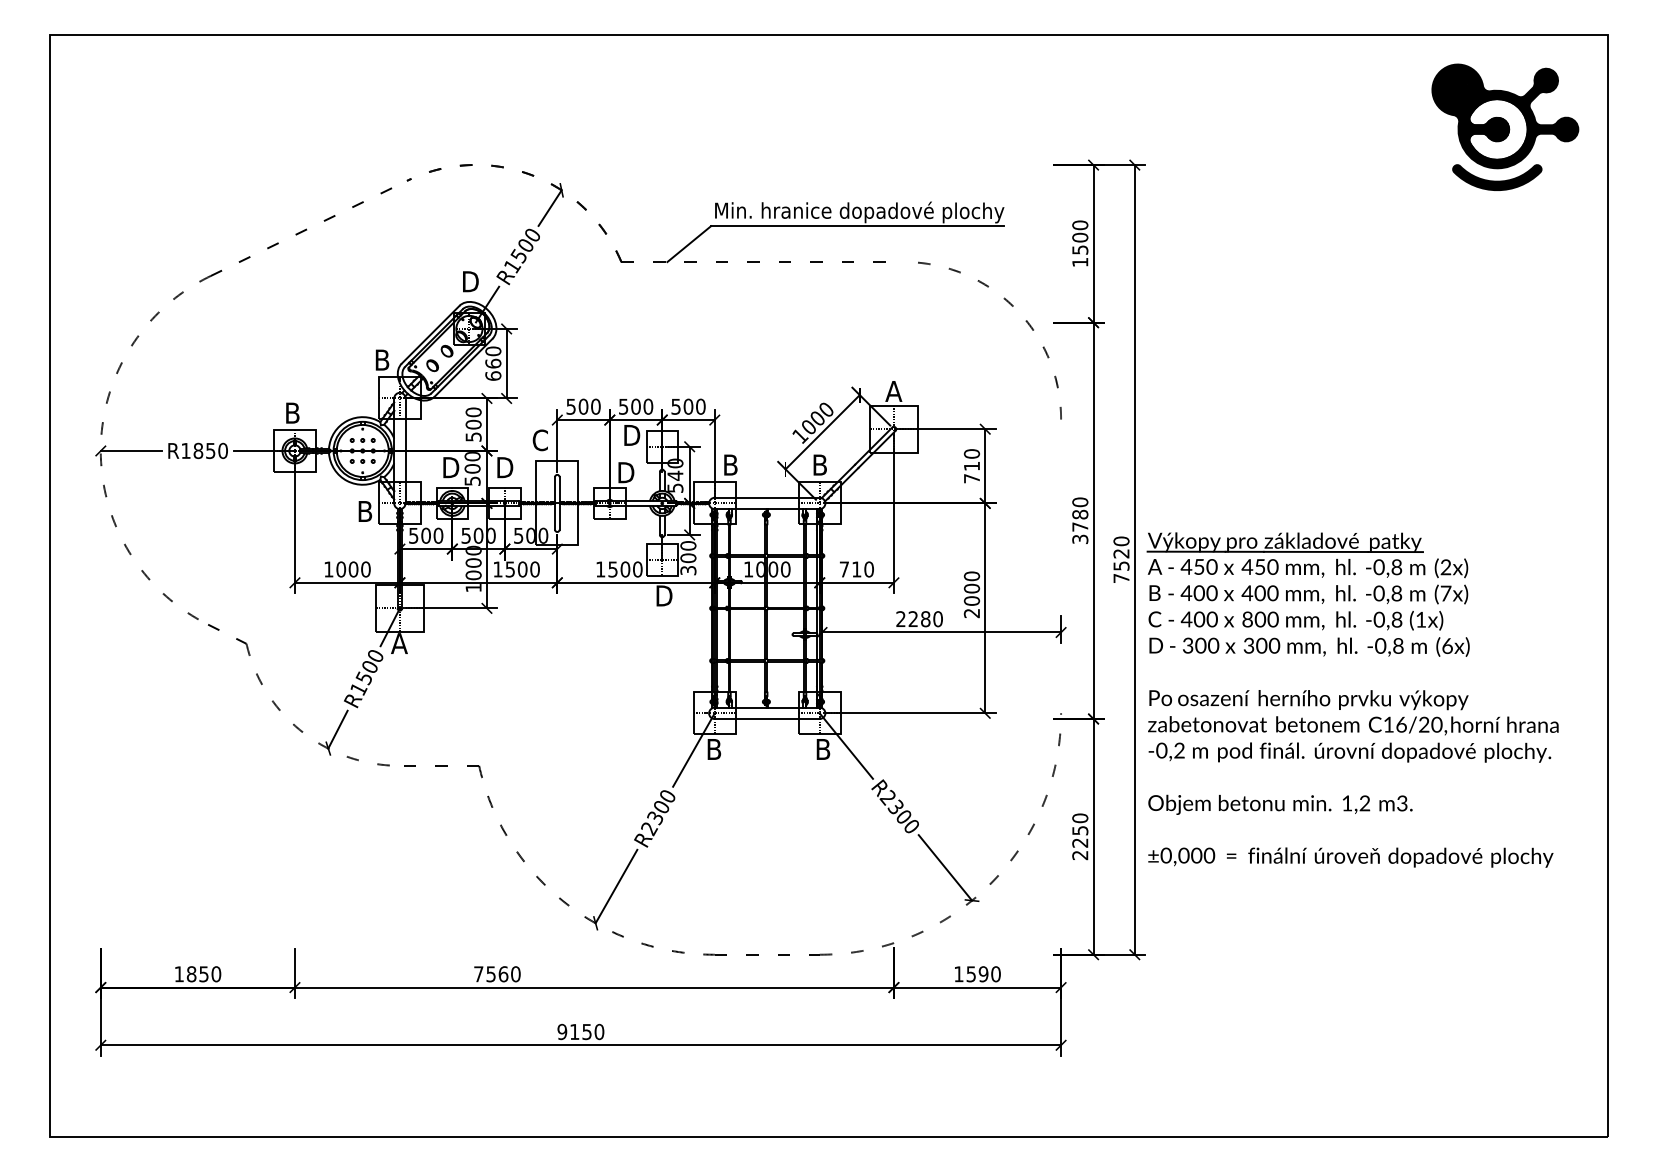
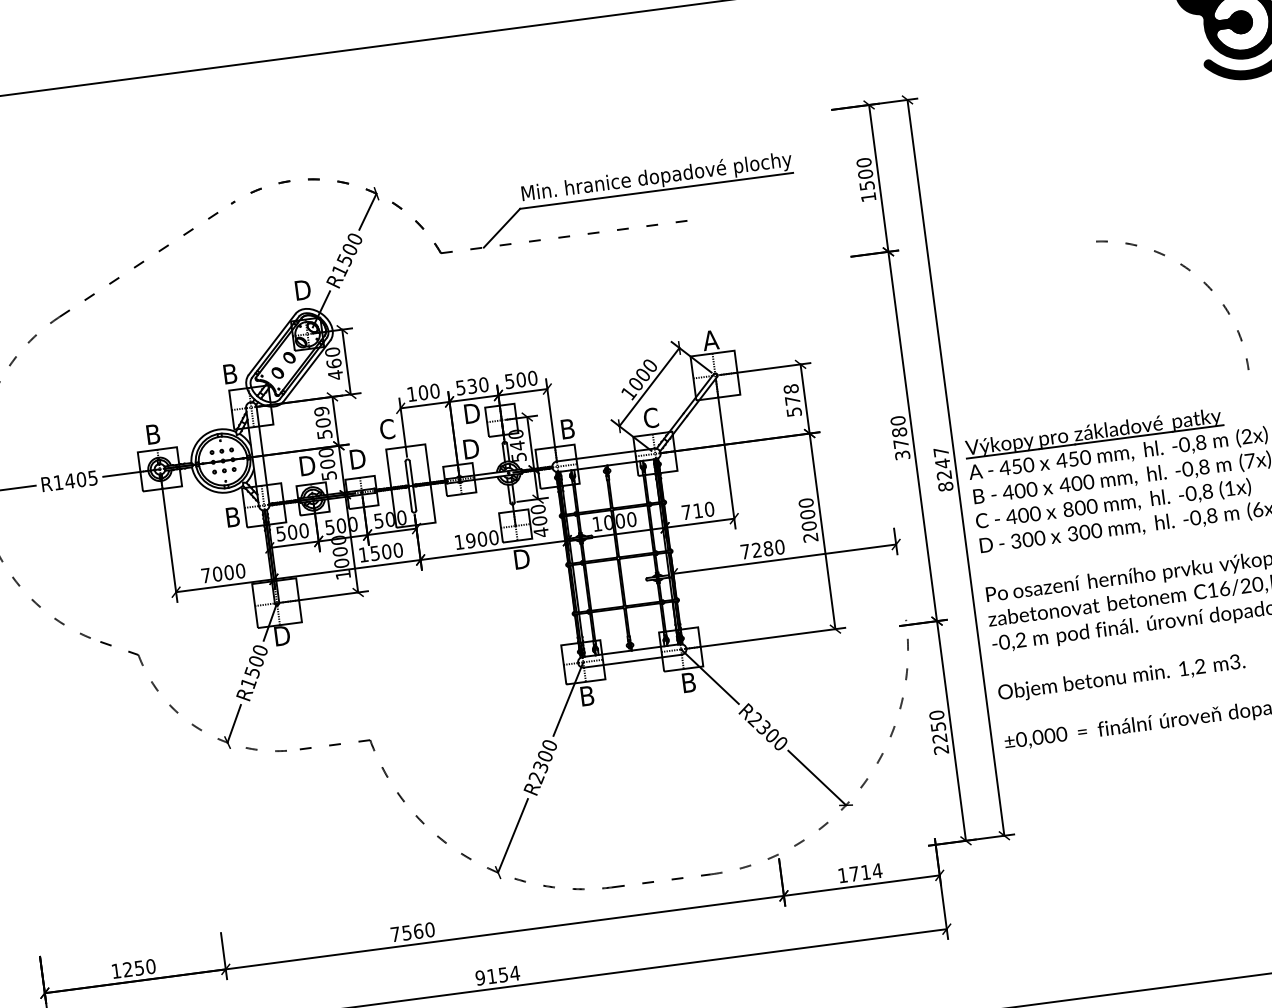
arc: (1011, 306) -> (1188, 270), moved
text: (493, 376) -> (335, 375), 660 -> 460
text: (570, 406) -> (411, 394), 500 -> 100
text: (635, 406) -> (471, 386), 500 -> 530
text: (473, 412) -> (321, 411), 500 -> 509
text: (210, 450) -> (81, 479), R1850 -> R1405
text: (819, 464) -> (650, 417), B -> C
text: (972, 466) -> (793, 400), 710 -> 578
text: (1121, 559) -> (943, 469), 7520 -> 8247
text: (328, 569) -> (205, 575), 1000 -> 7000
text: (612, 569) -> (470, 540), 1500 -> 1900
text: (688, 570) -> (541, 532), 300 -> 400
text: (900, 618) -> (744, 551), 2280 -> 7280
text: (399, 643) -> (281, 635), A -> D
text: (191, 974) -> (127, 969), 1850 -> 1250
text: (983, 974) -> (865, 872), 1590 -> 1714
text: (599, 1031) -> (514, 972), 9150 -> 9154

